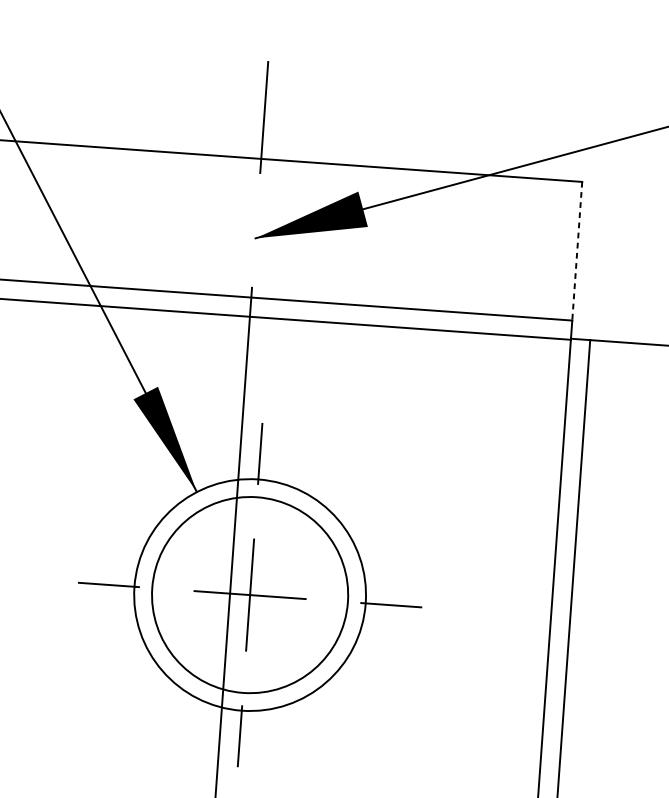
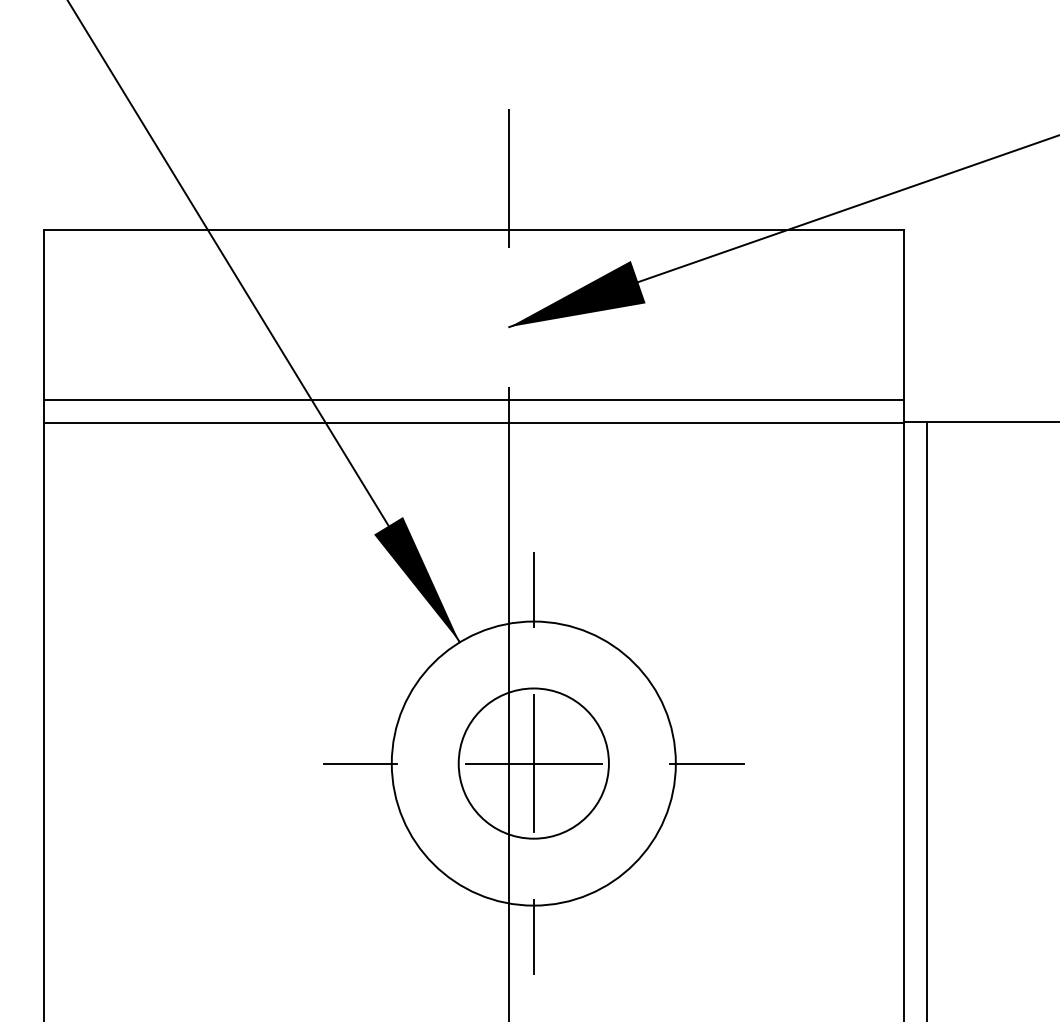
line: (577, 251) -> (903, 315), dashed -> solid
circle: (249, 595) -> (533, 763), size x0.62

